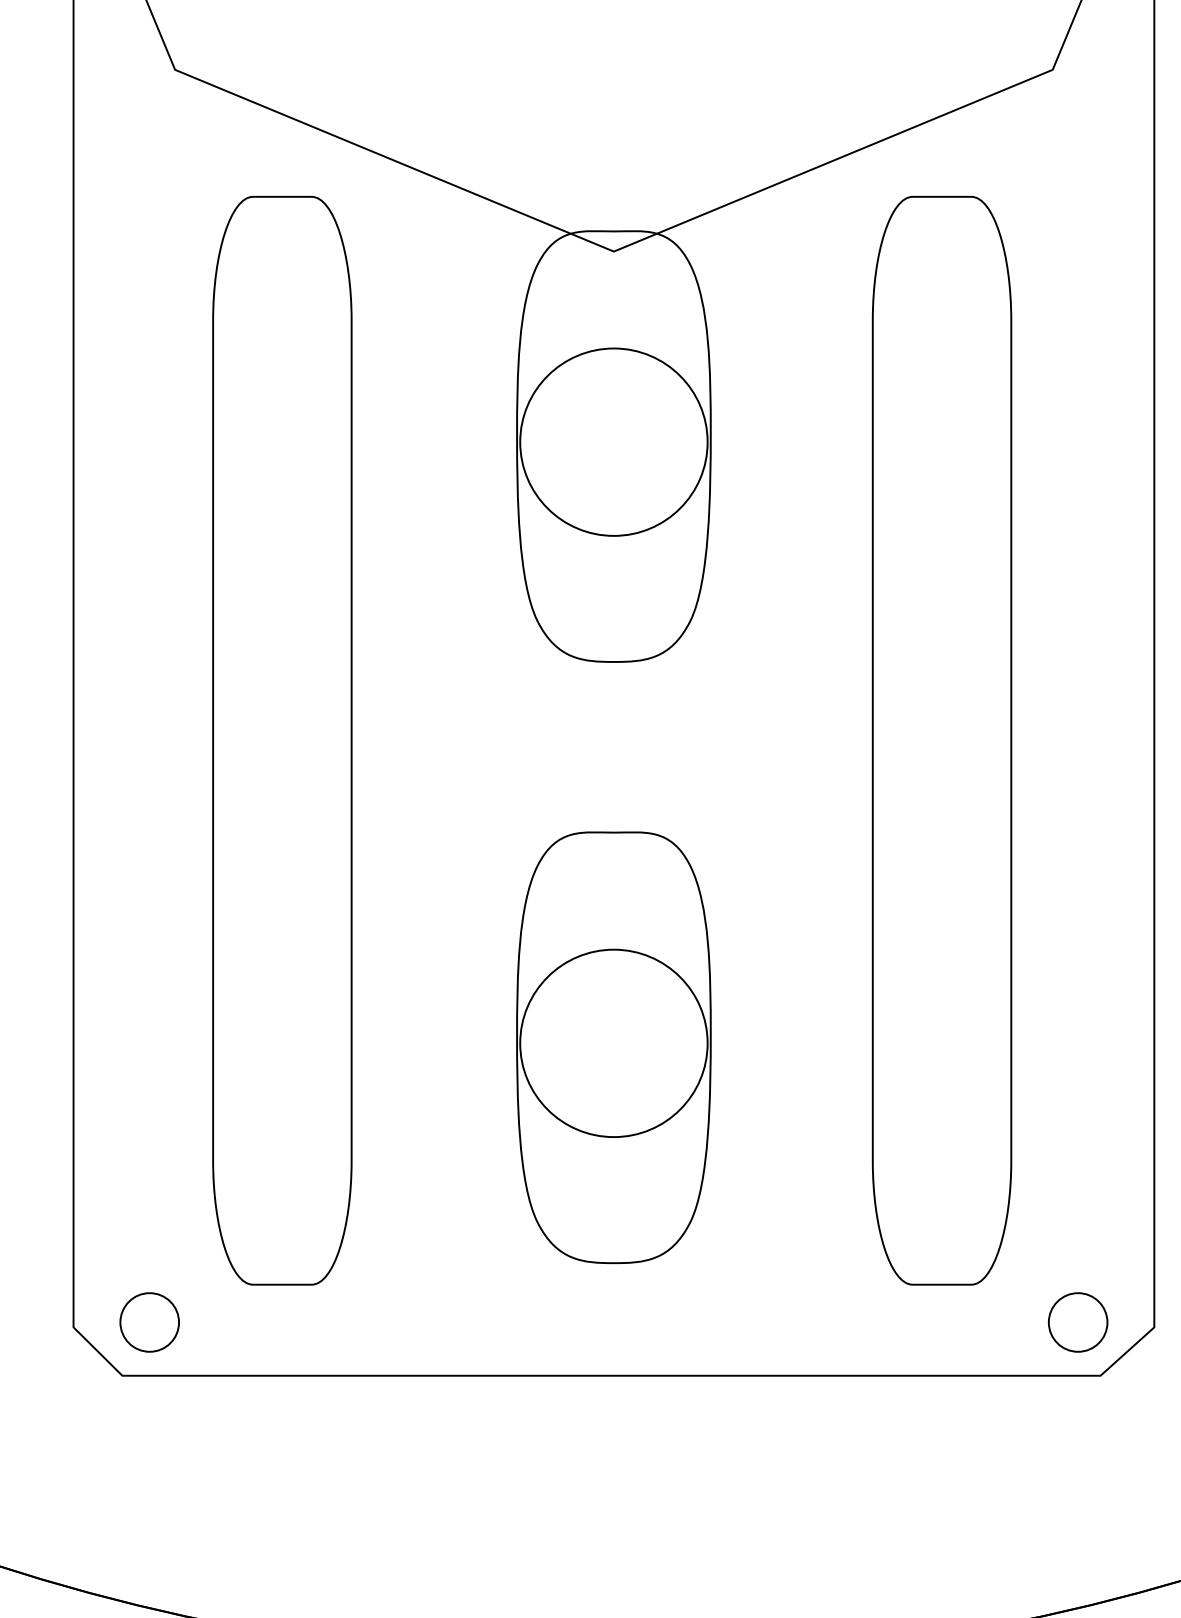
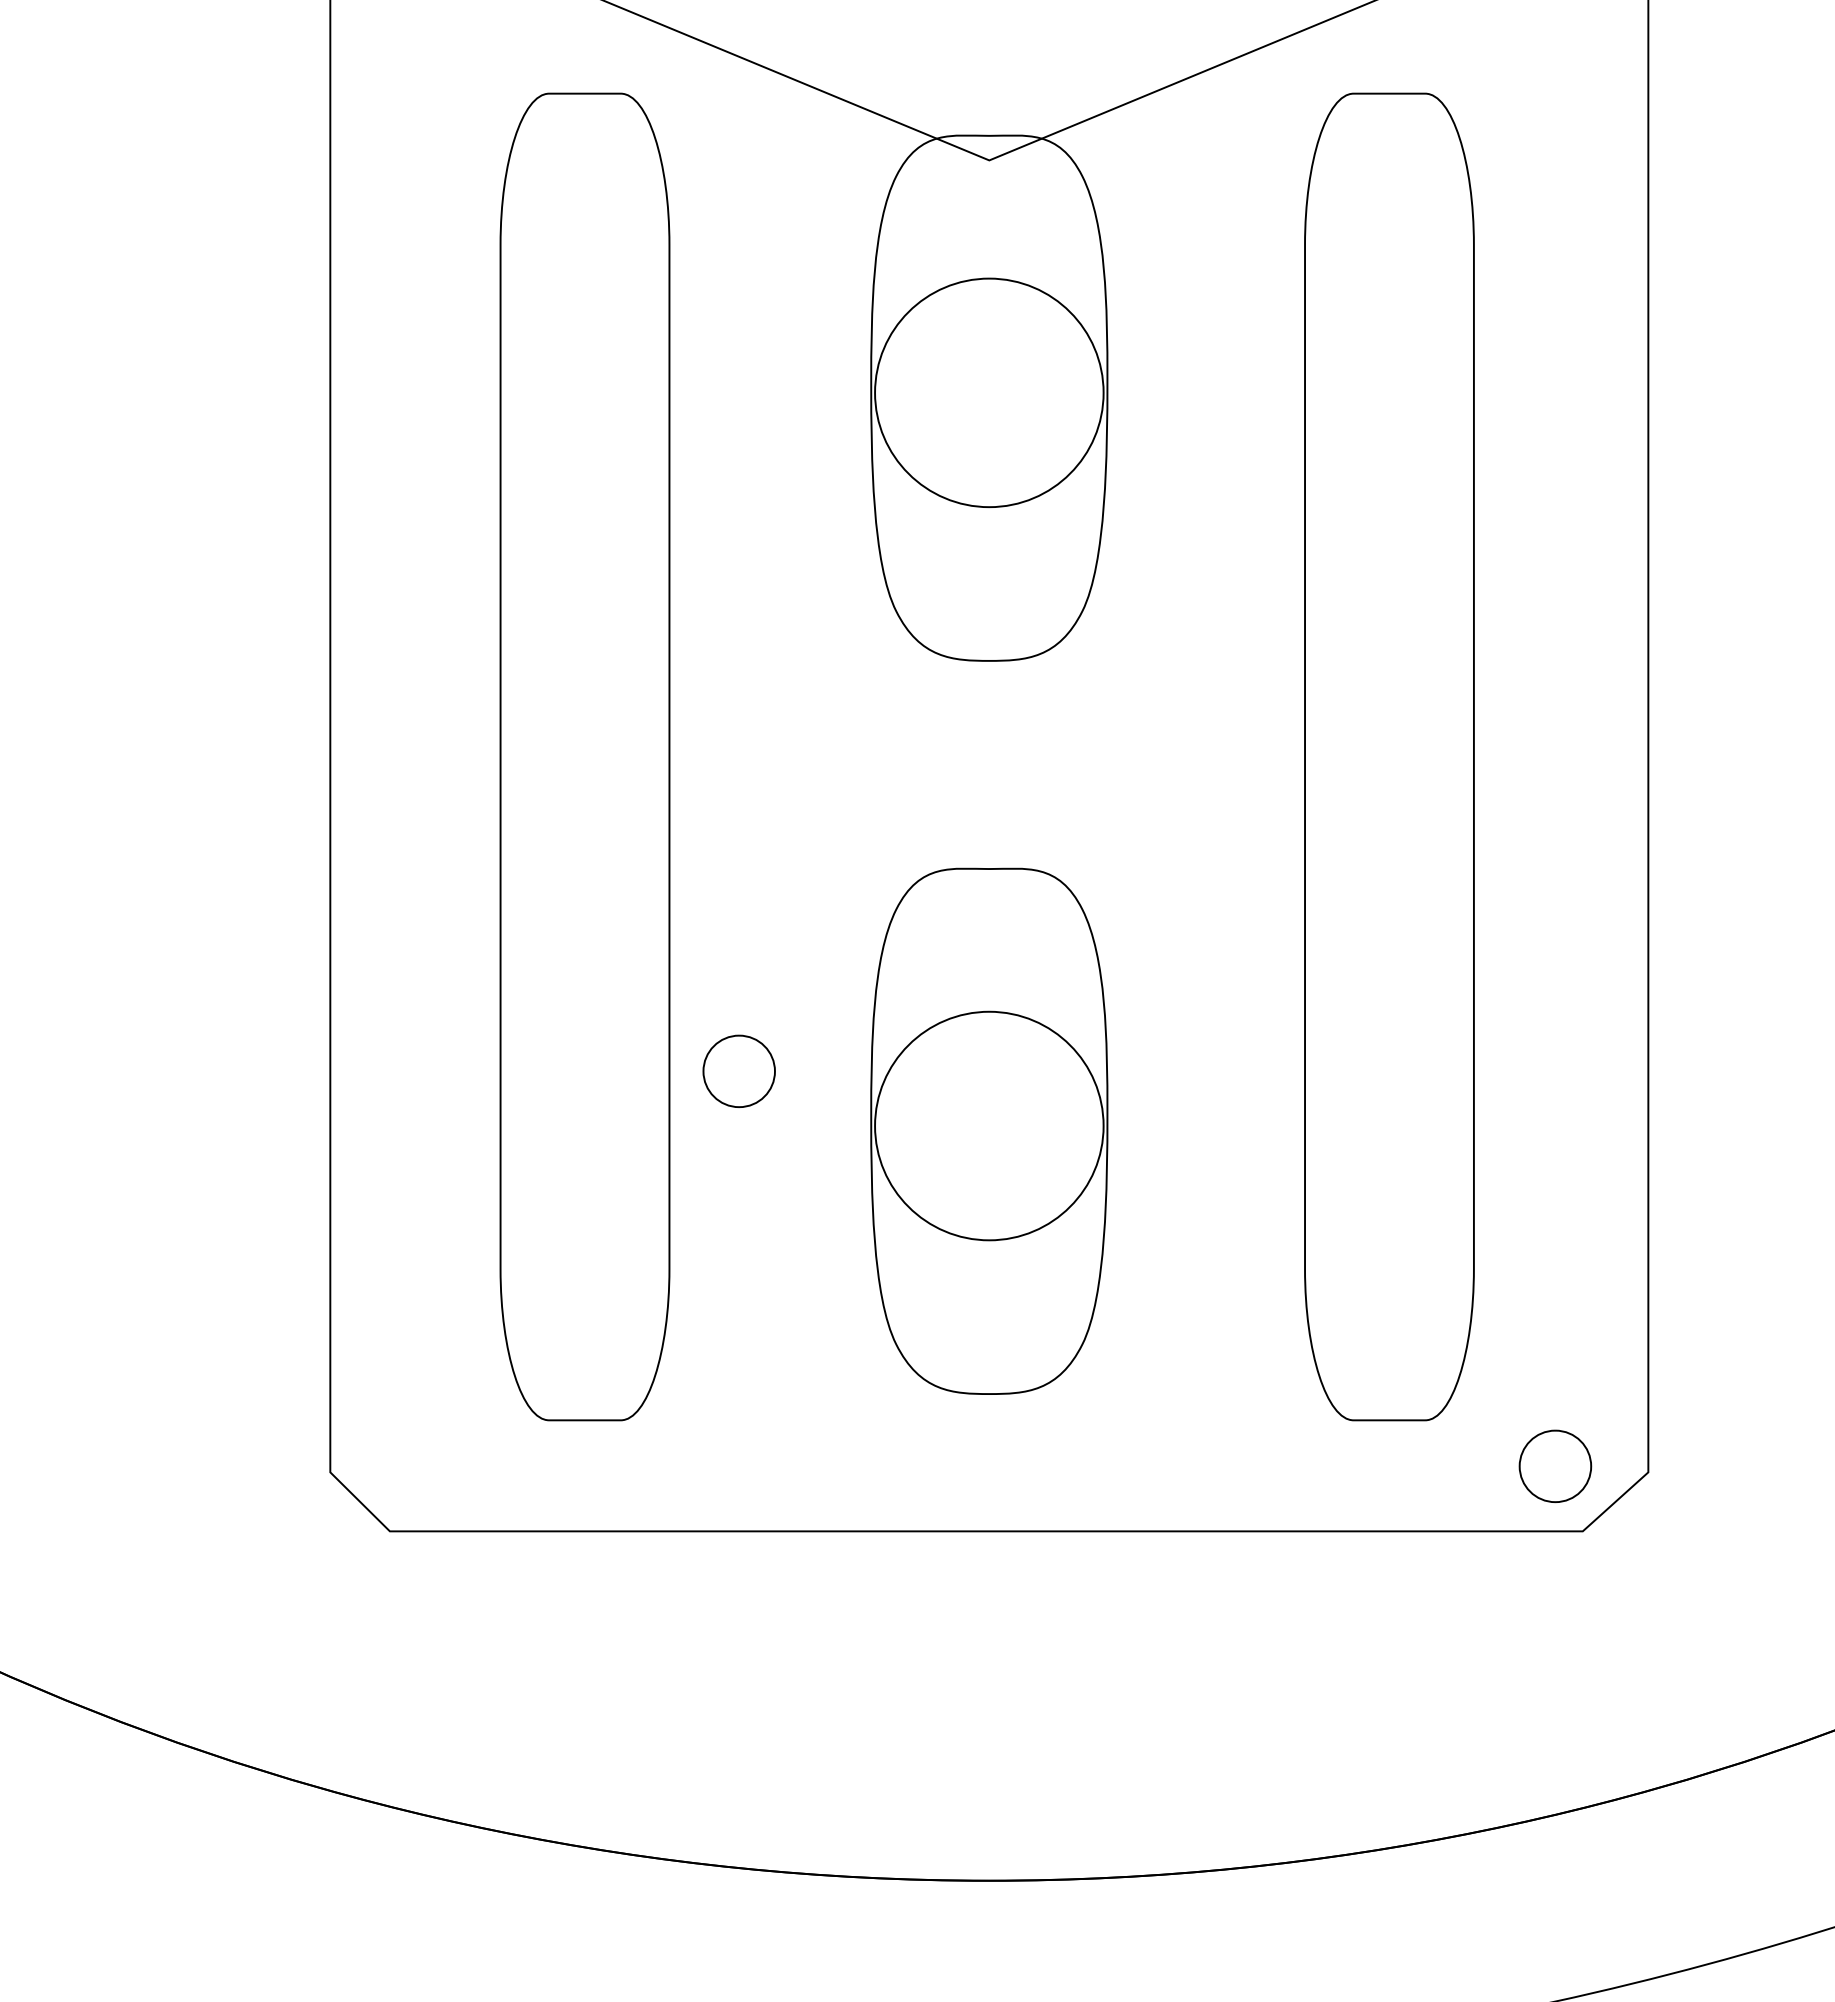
part: (149, 1321) -> (738, 1070), moved

